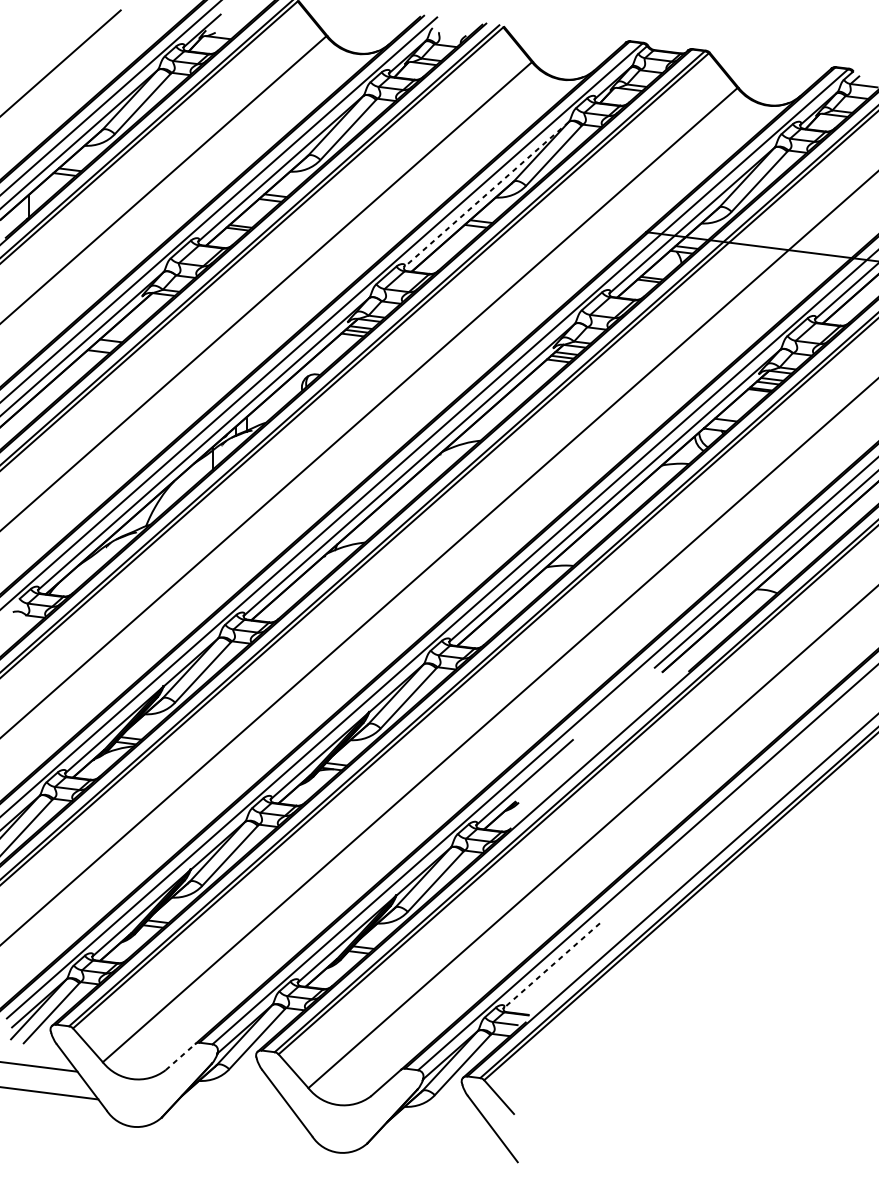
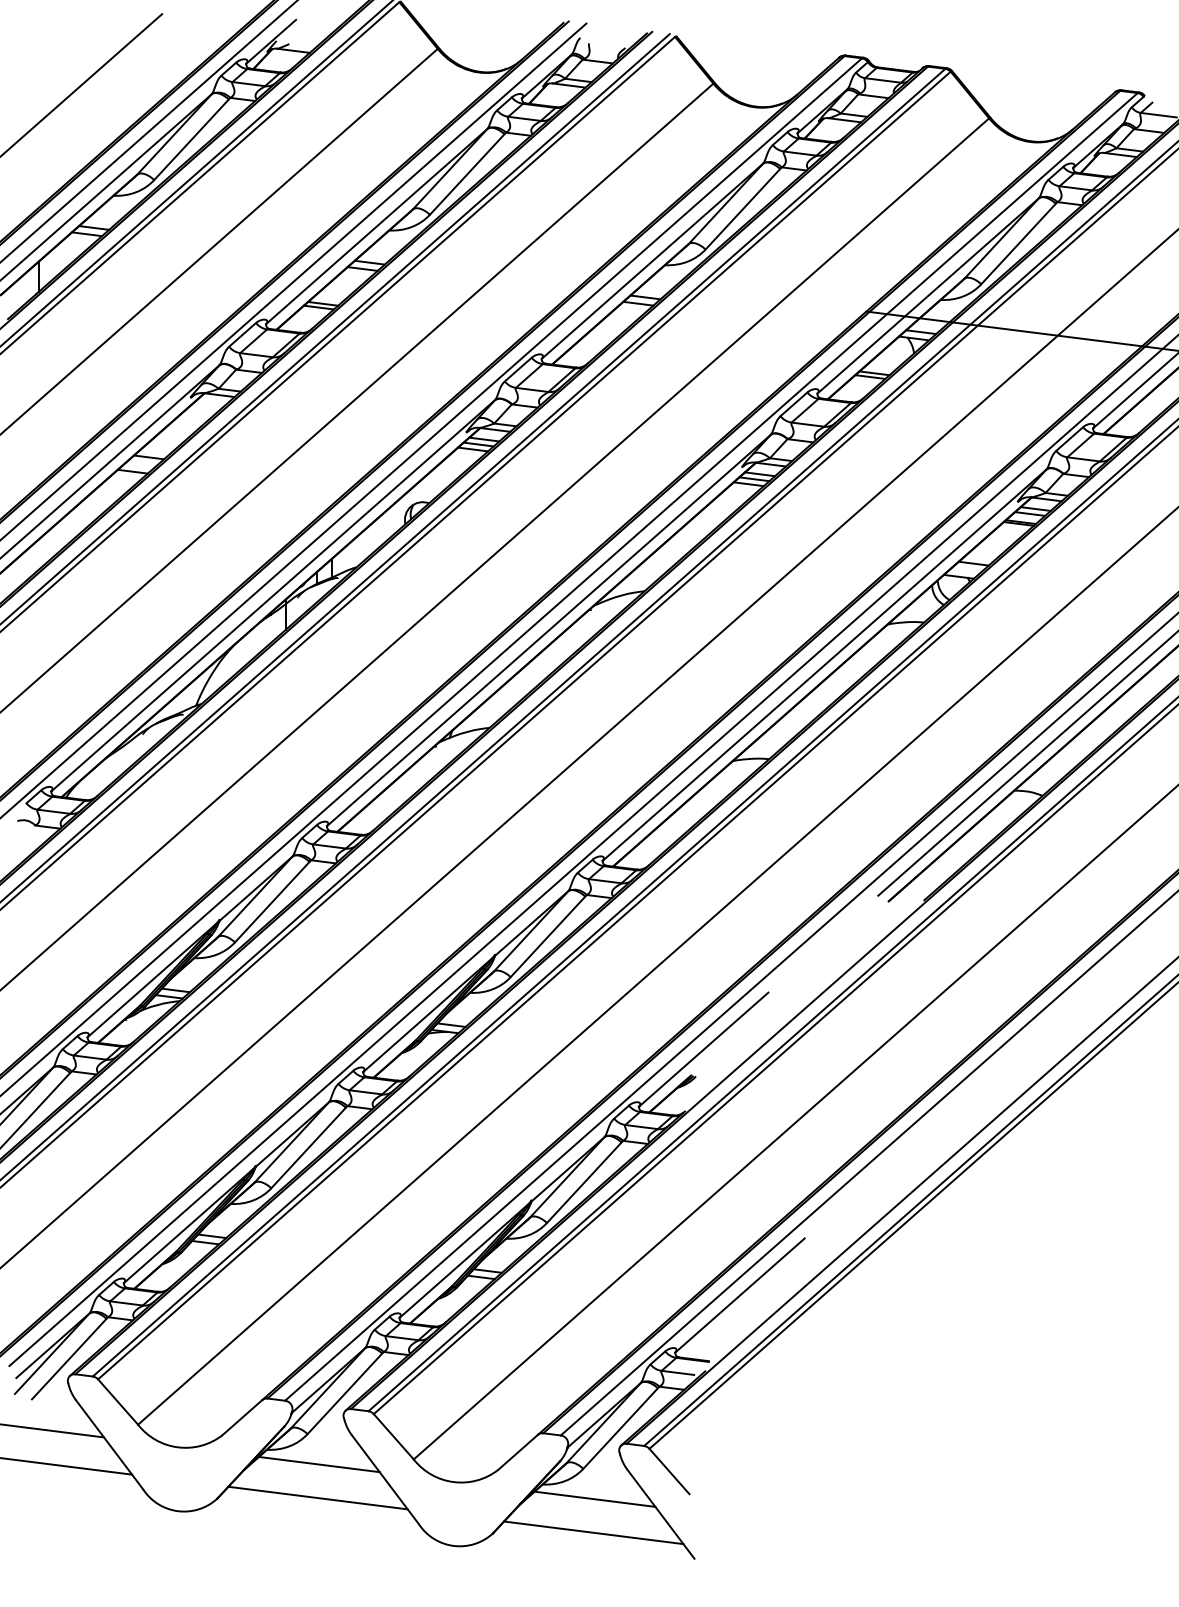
line: (486, 194) -> (652, 261), dashed -> solid
line: (551, 965) -> (739, 1295), dashed -> solid
line: (180, 1056) -> (242, 1417), dashed -> solid
line: (237, 1091) -> (318, 1464), added
line: (236, 1116) -> (317, 1497), added
line: (443, 1117) -> (594, 1498), added
line: (442, 1142) -> (593, 1532), added

